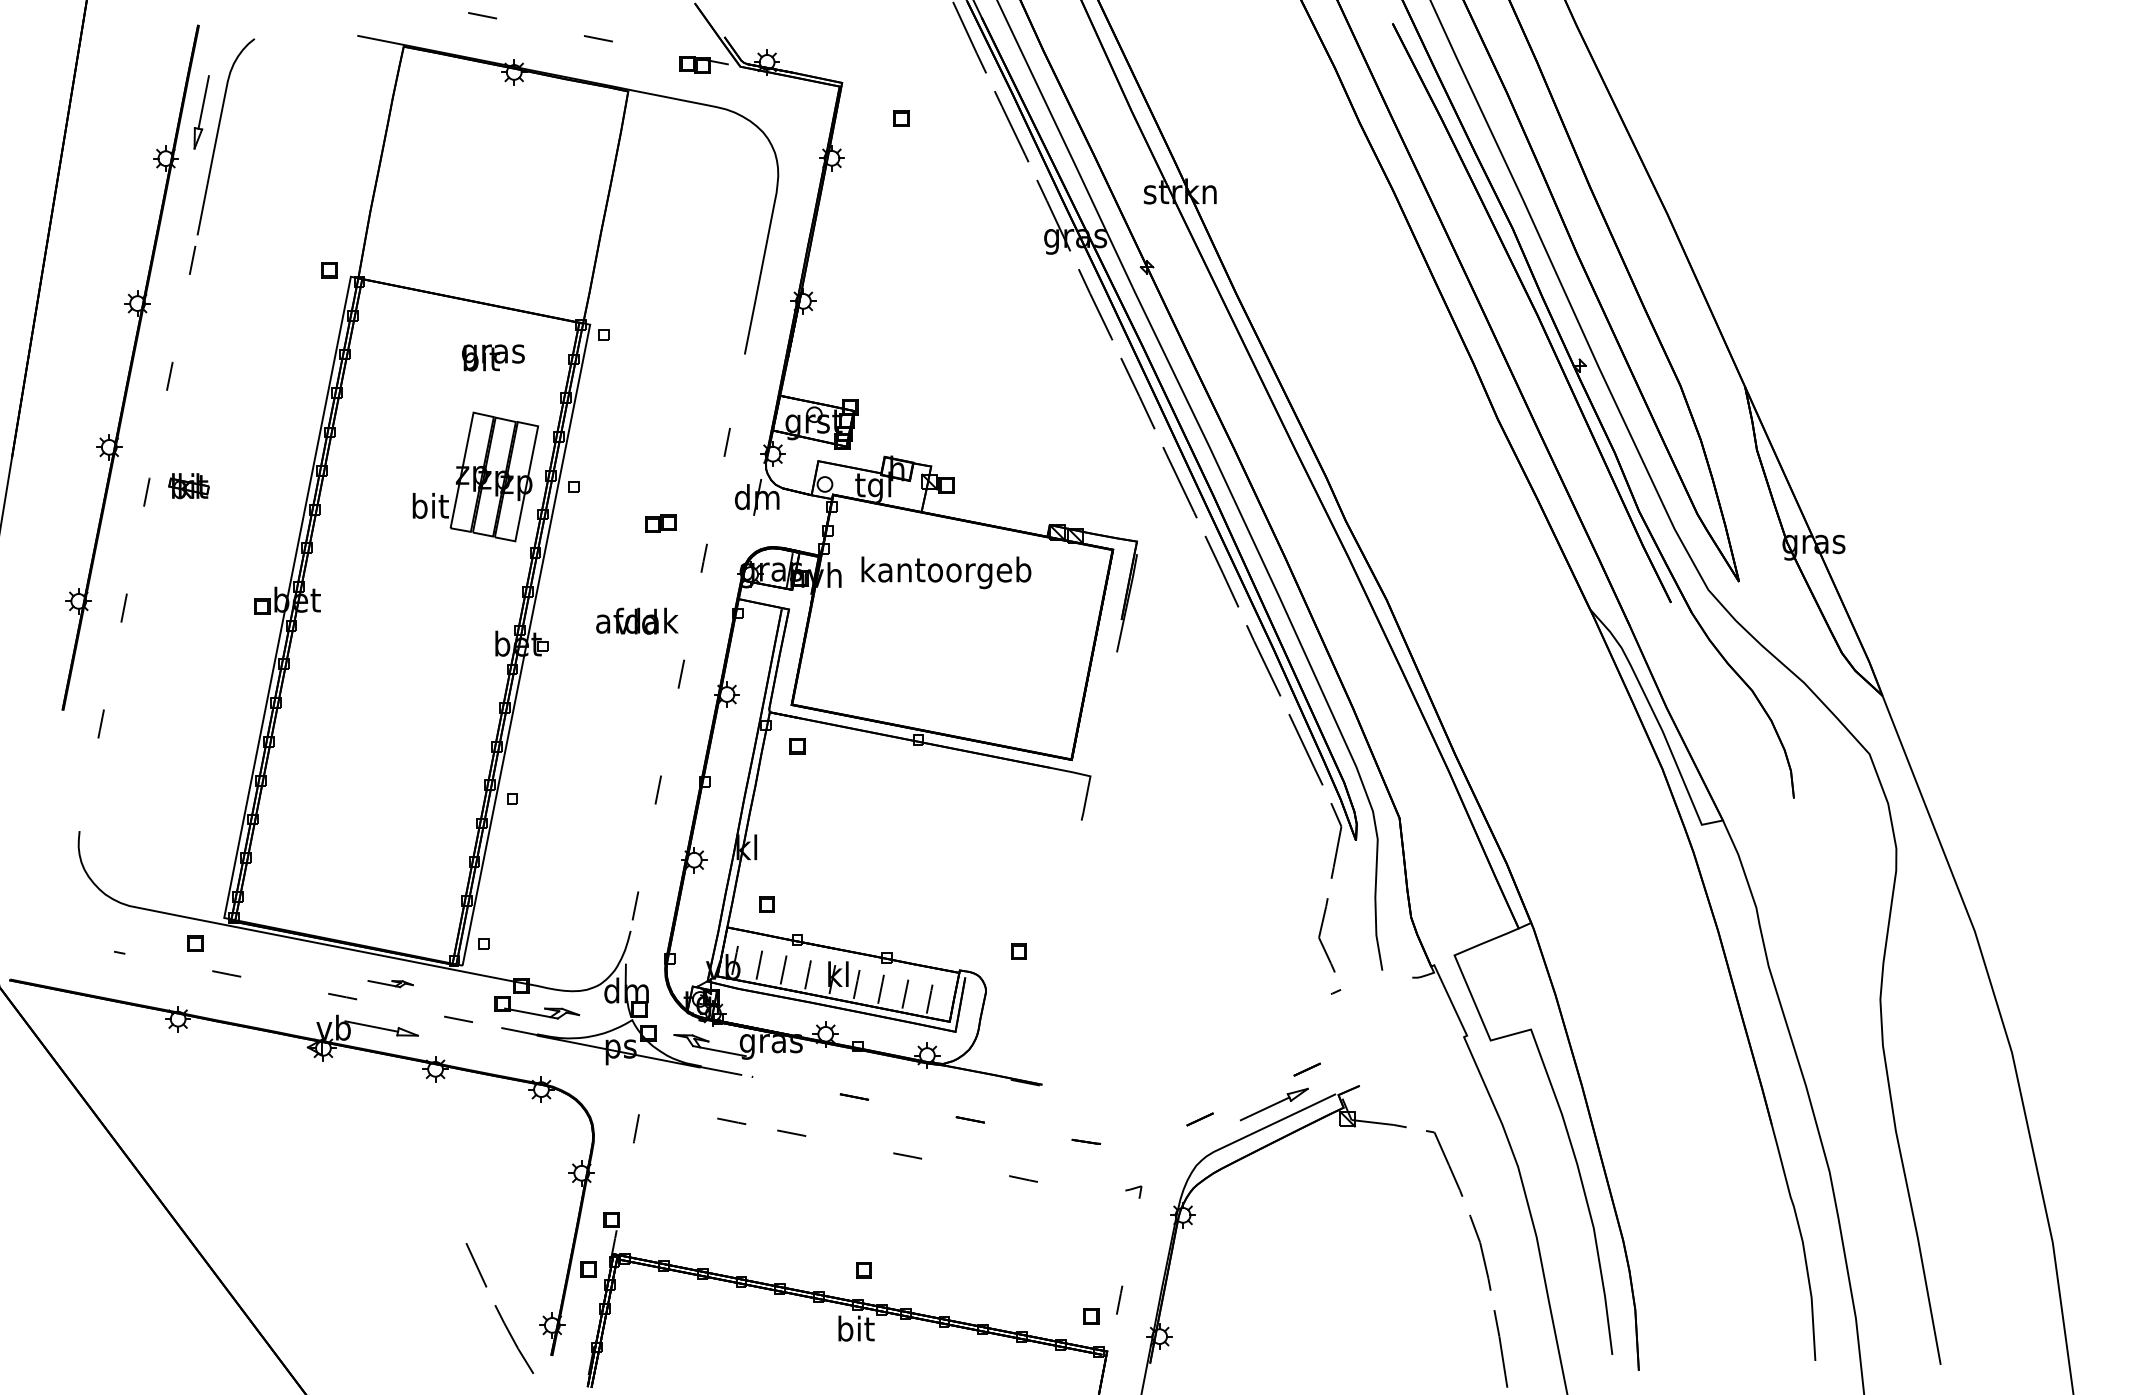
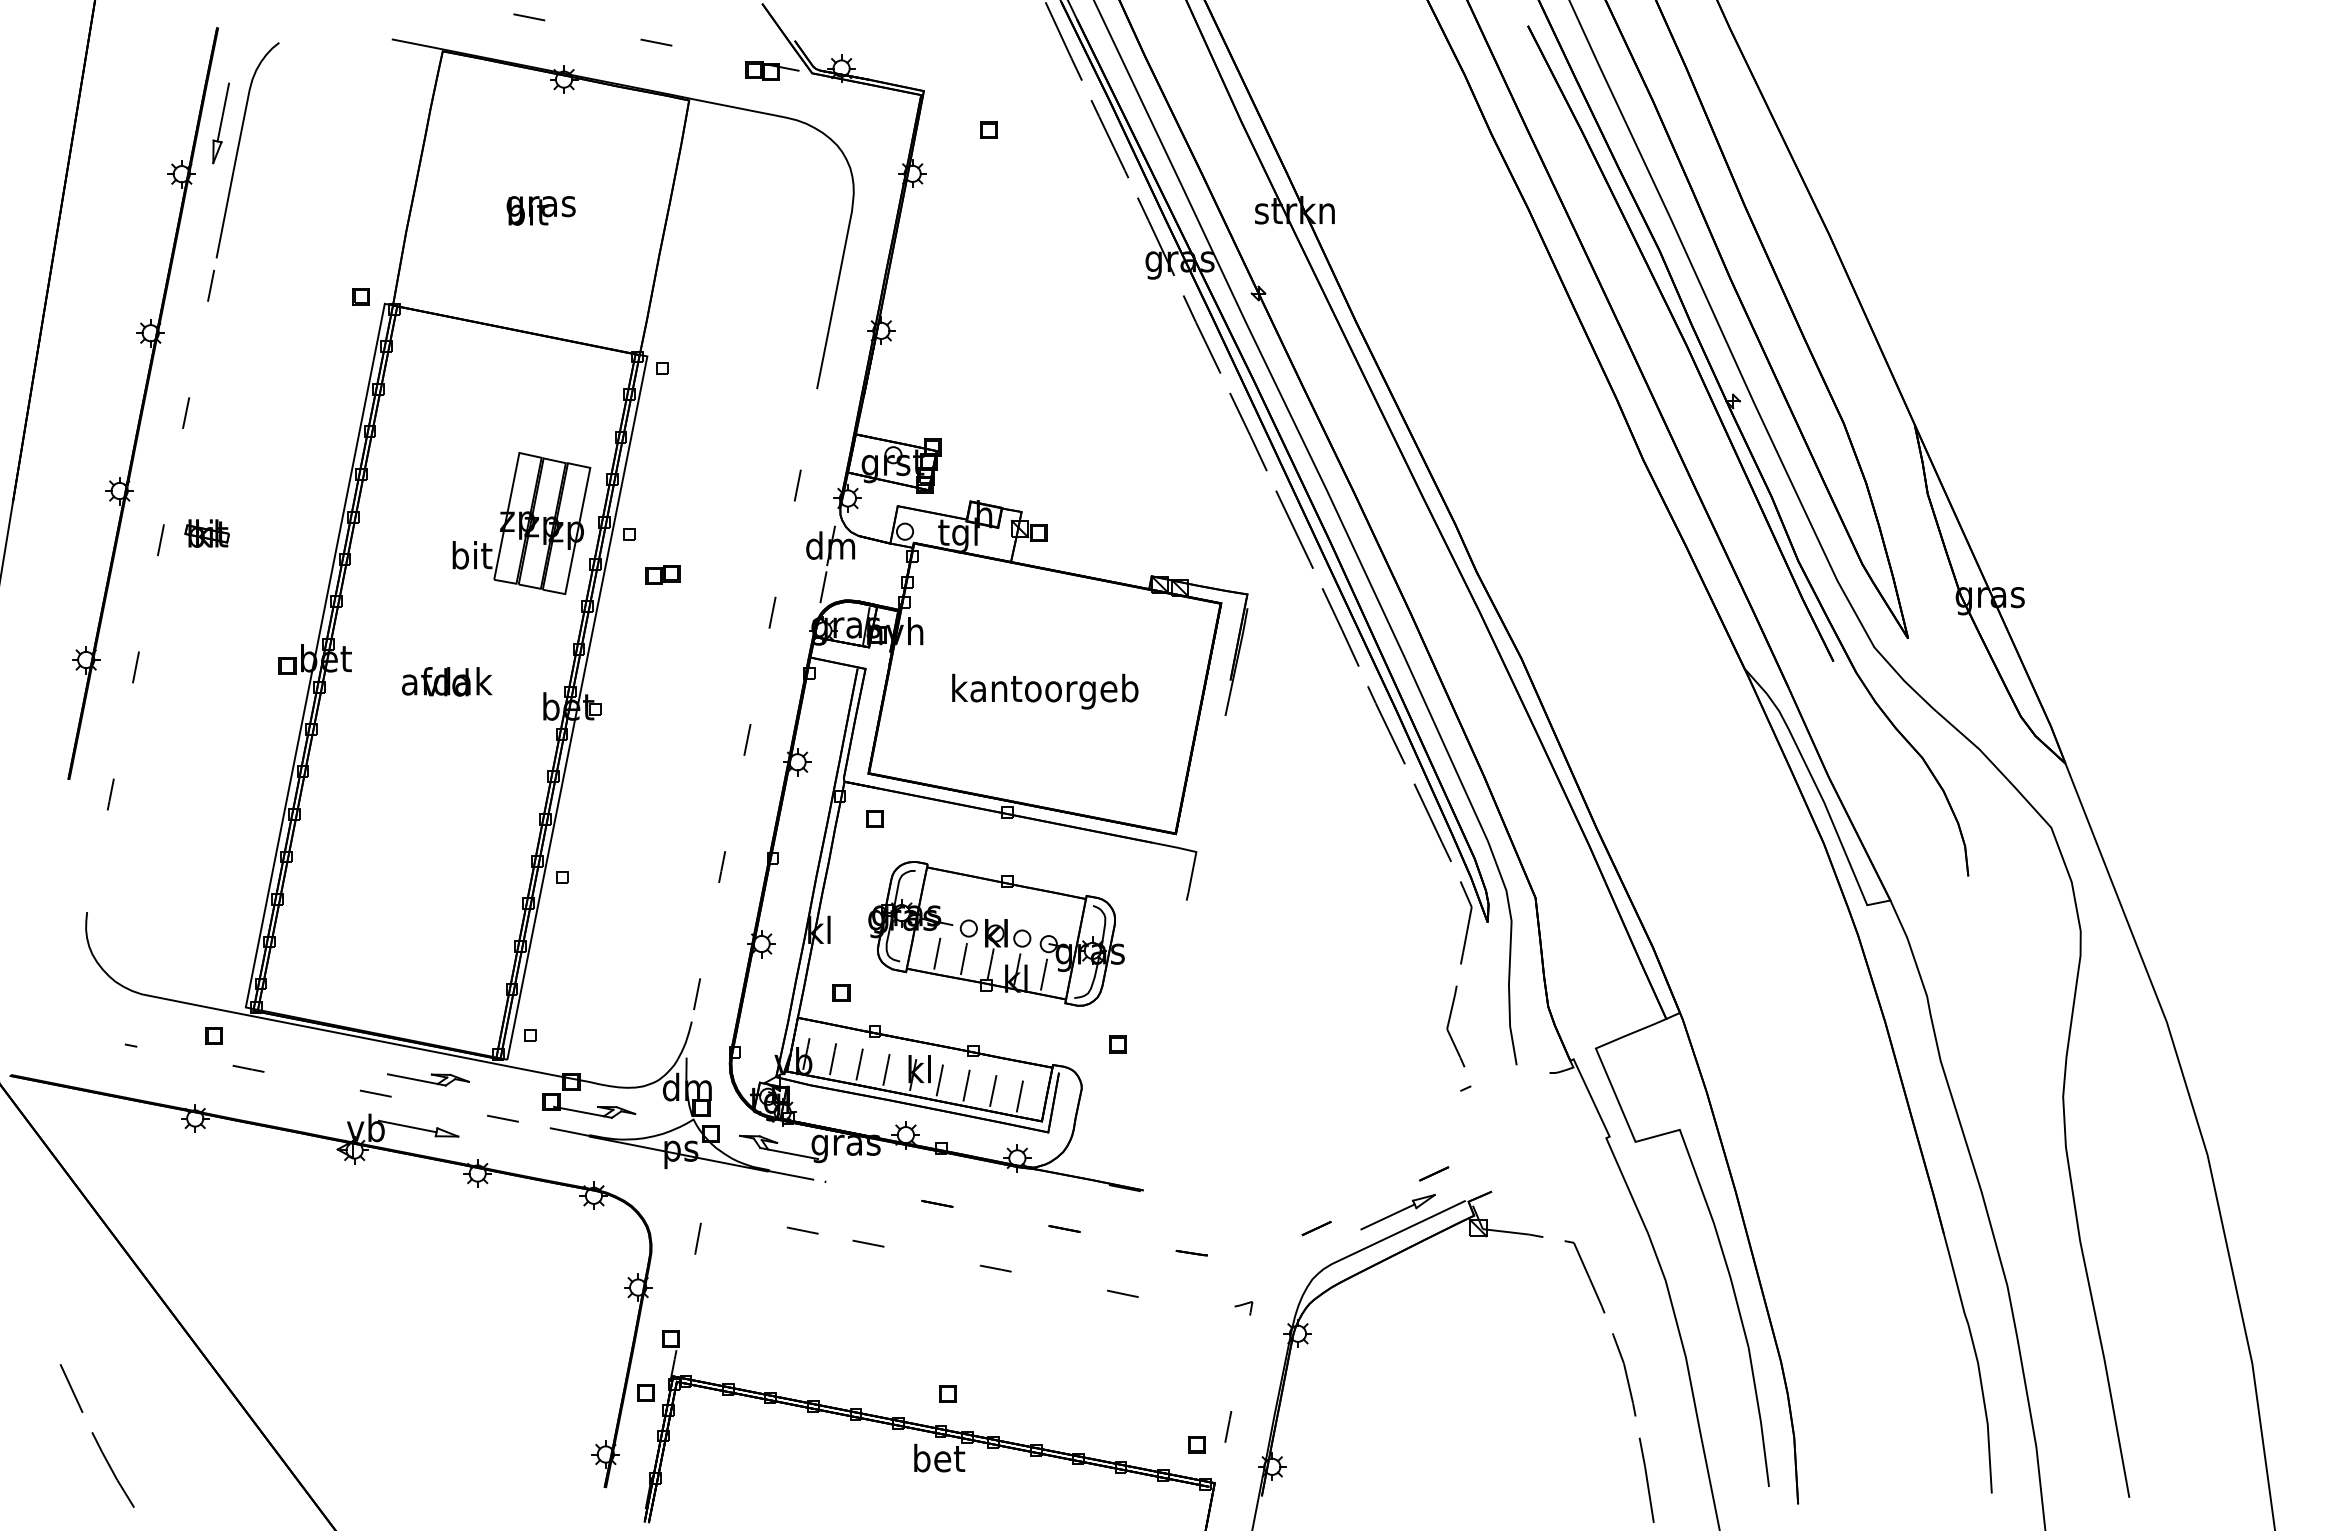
text: (492, 357) -> (540, 210), moved
part: (660, 523) -> (662, 574), moved
line: (750, 534) -> (823, 586), added
text: (946, 572) -> (1045, 691), moved
text: (637, 620) -> (447, 681), moved
part: (908, 850) -> (996, 933), added
part: (390, 983) -> (428, 1079), size x1.67
line: (498, 1308) -> (95, 1436), moved
text: (856, 1328) -> (939, 1457), bit -> bet

